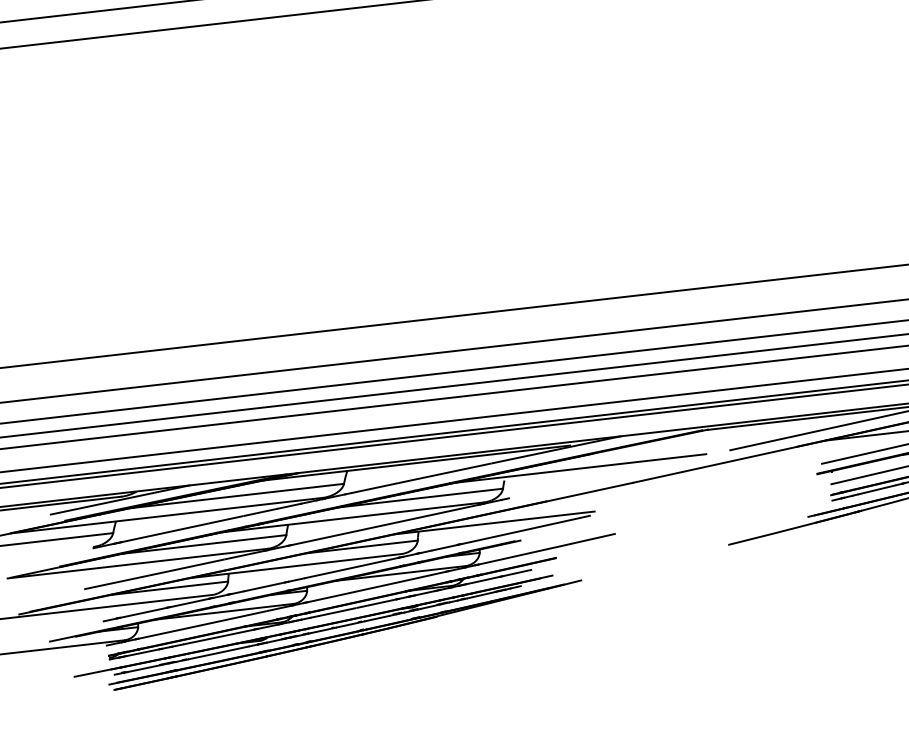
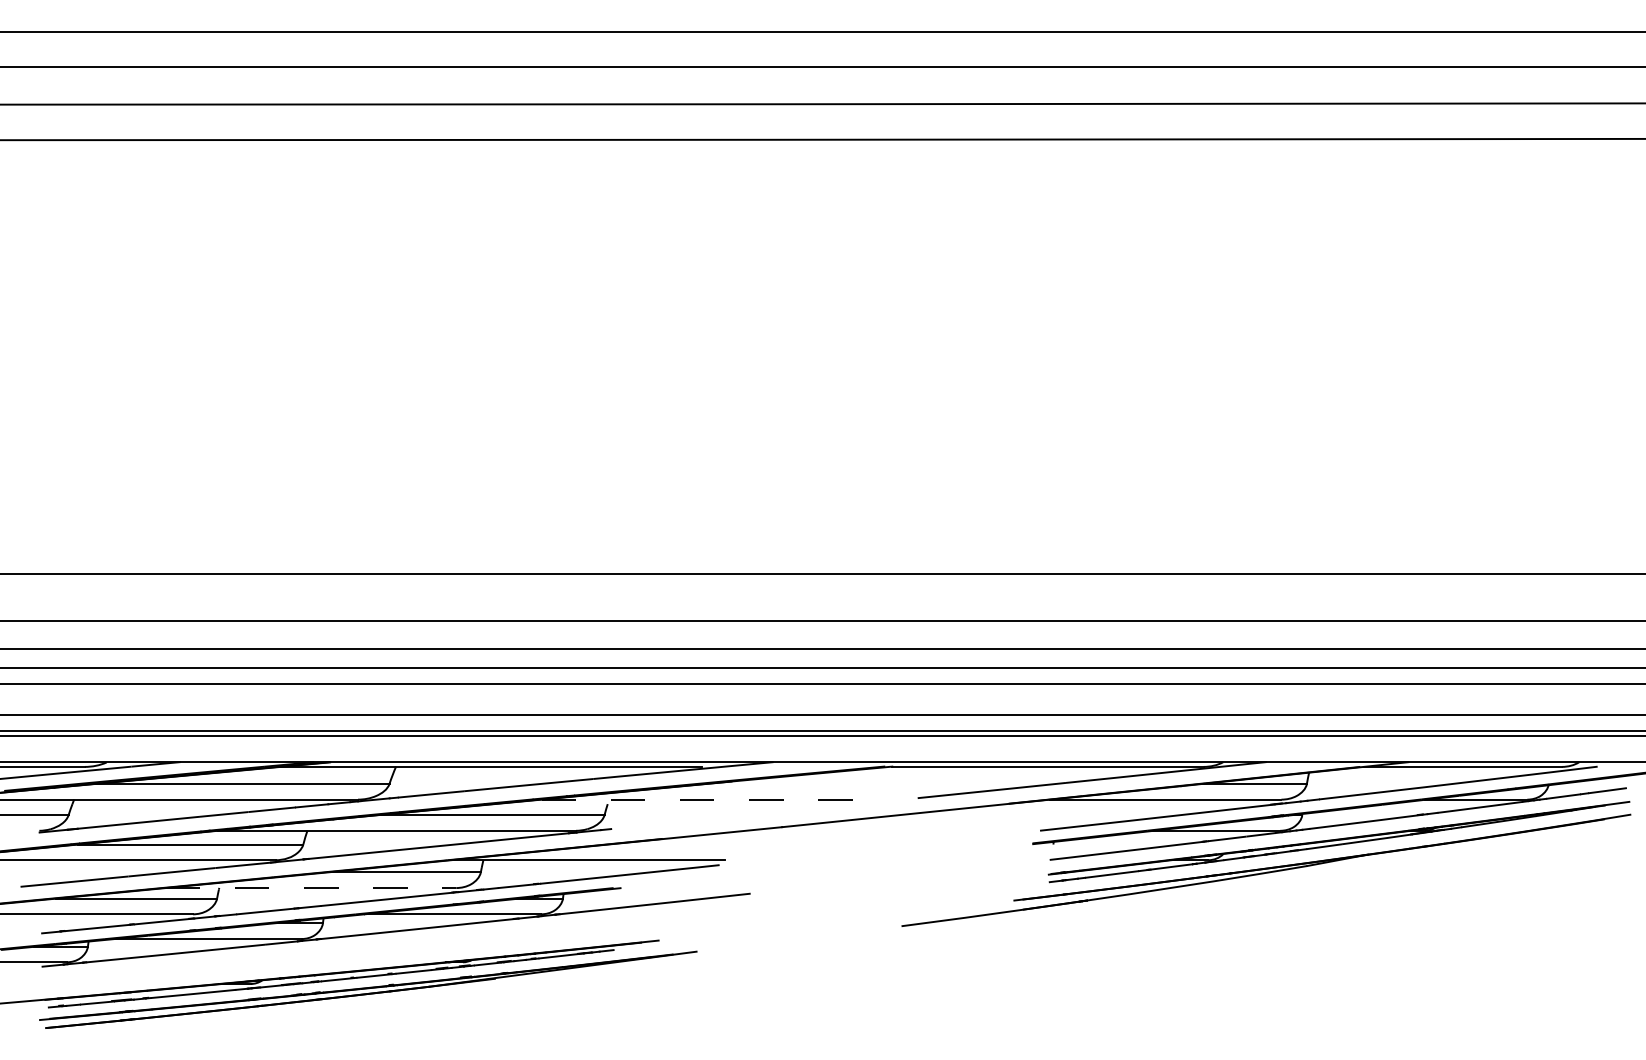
line: (581, 468) -> (714, 799), solid -> dashed
line: (295, 566) -> (311, 888), solid -> dashed
part: (332, 608) -> (354, 951), removed

